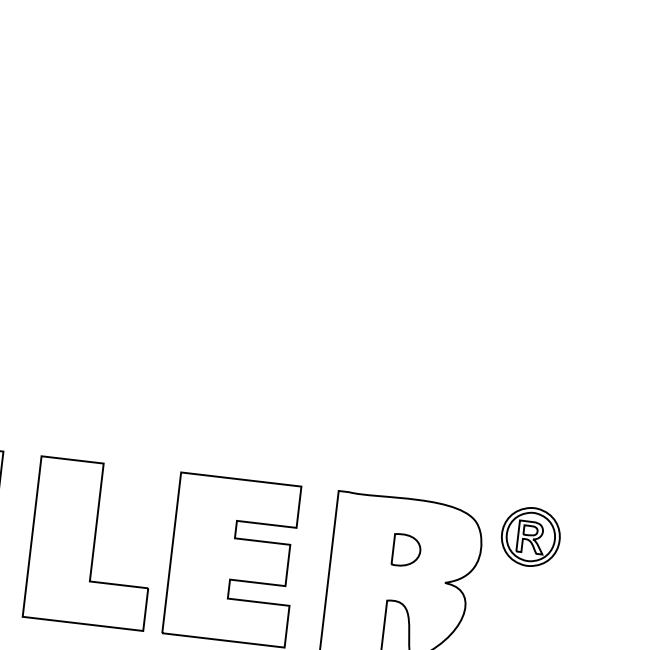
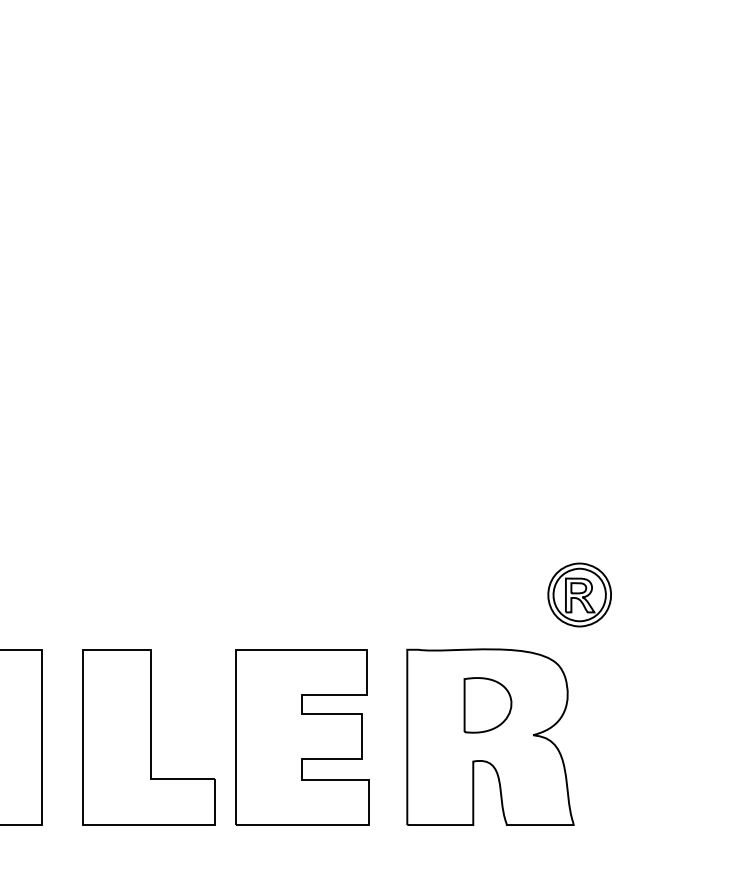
part: (530, 536) -> (579, 594), moved
part: (406, 550) -> (487, 705), size x1.6

